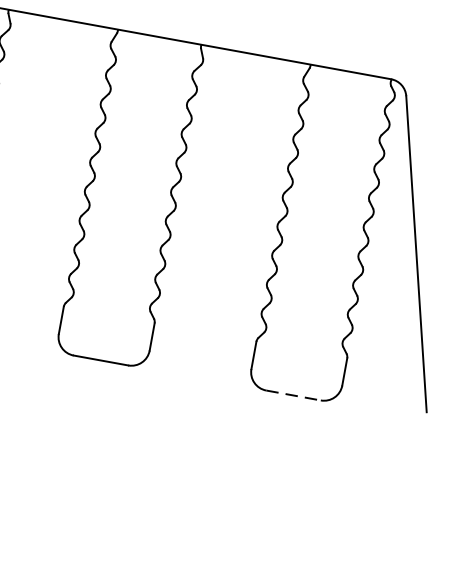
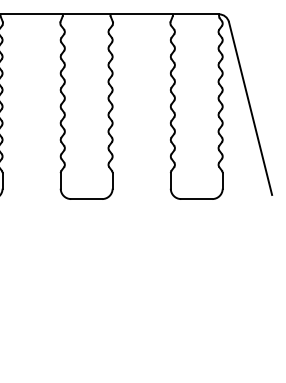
line: (292, 396) -> (196, 199), dashed -> solid

